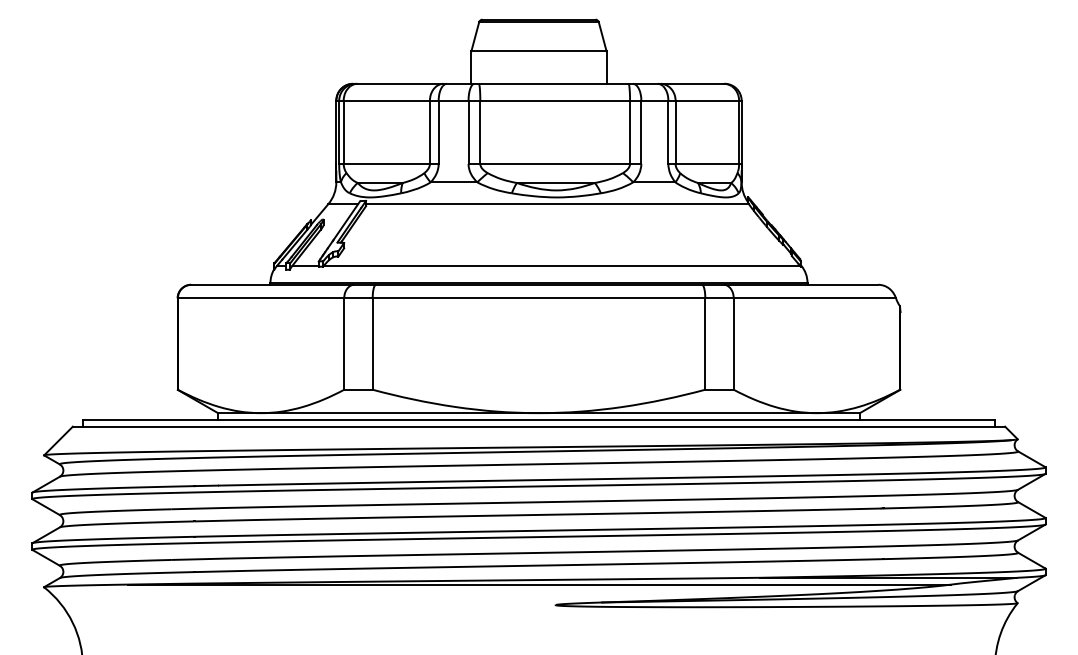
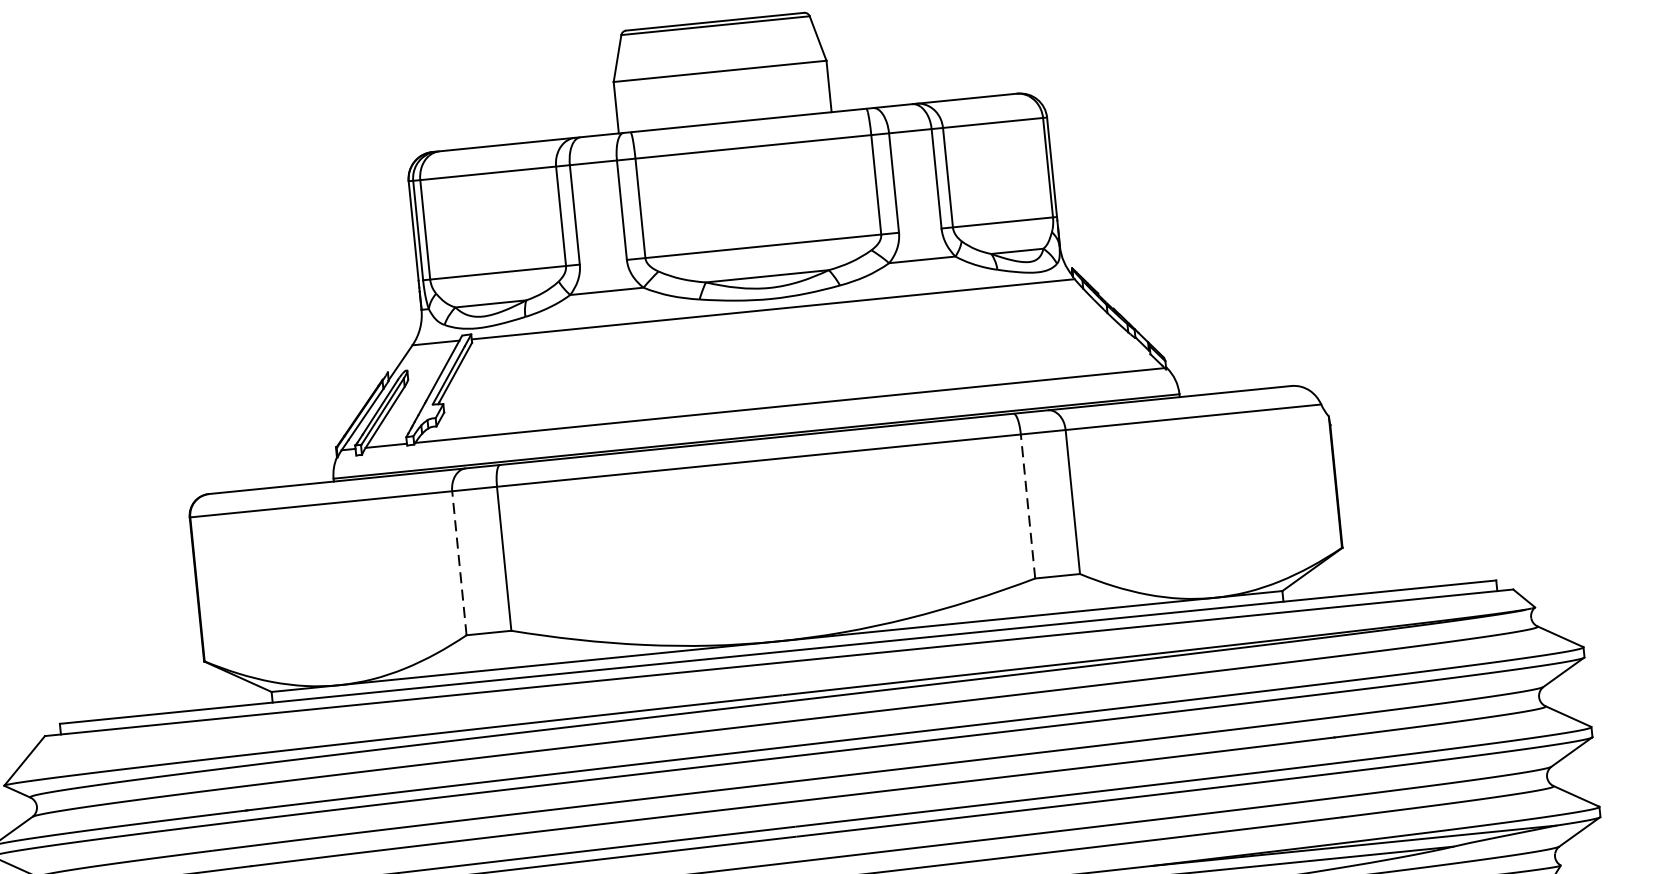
line: (344, 344) -> (459, 563), solid -> dashed
line: (705, 344) -> (1028, 507), solid -> dashed

